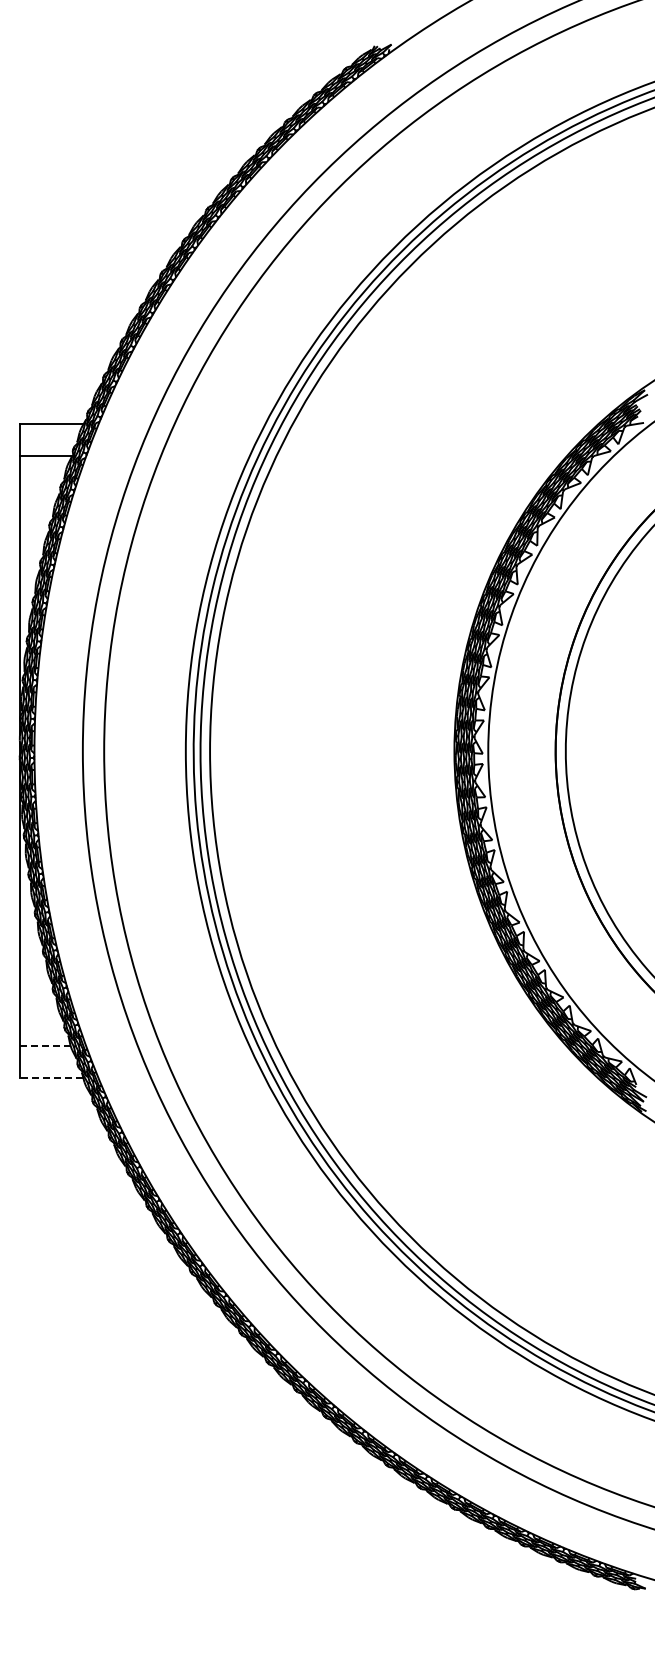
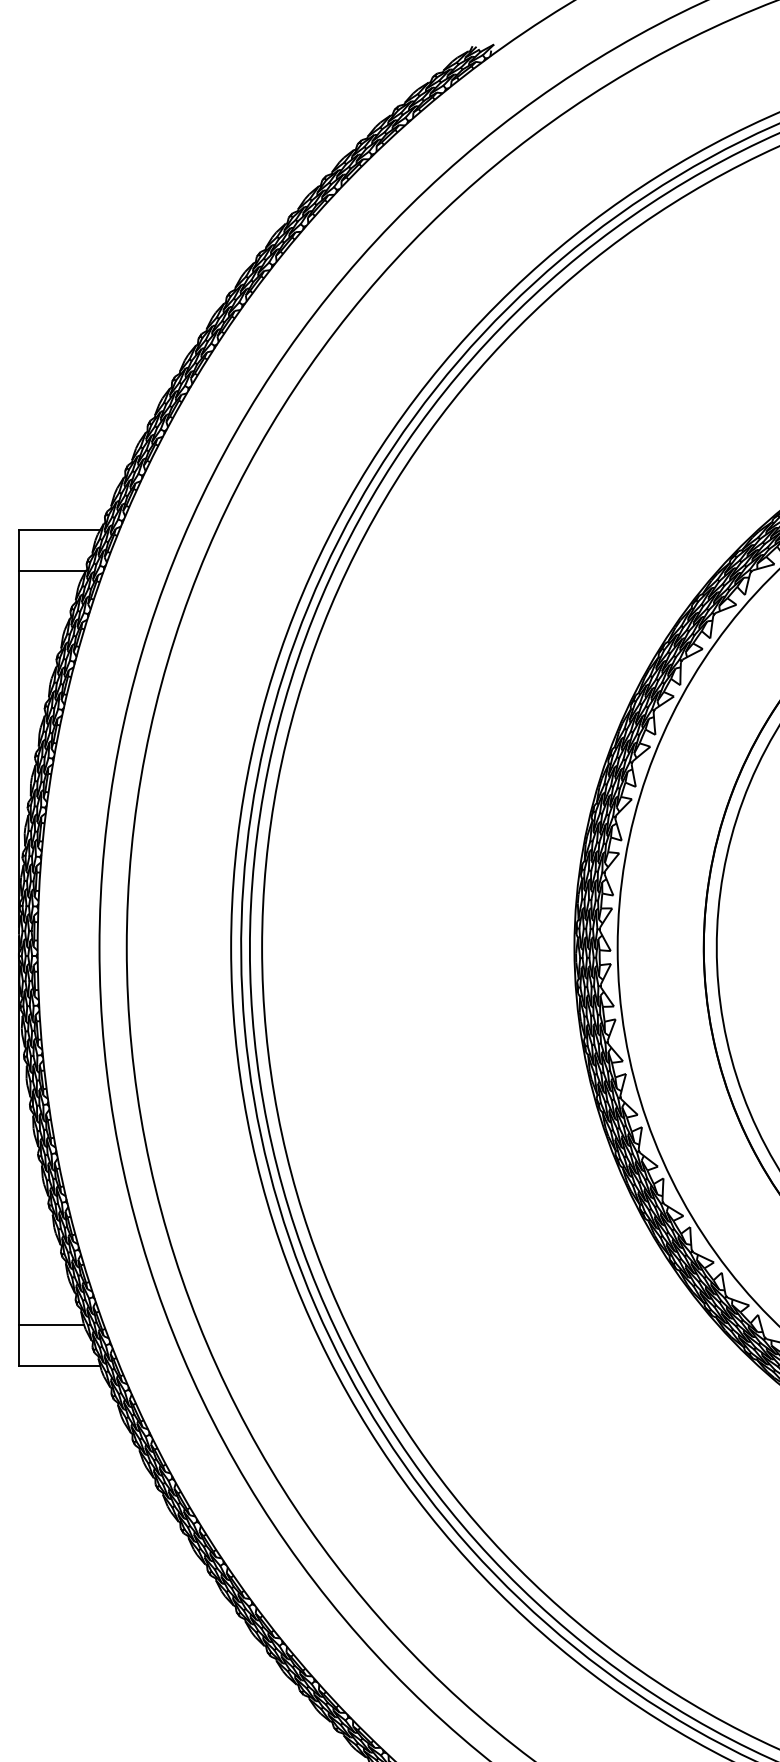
line: (45, 1046) -> (51, 1325), dashed -> solid
line: (51, 1078) -> (59, 1366), dashed -> solid

